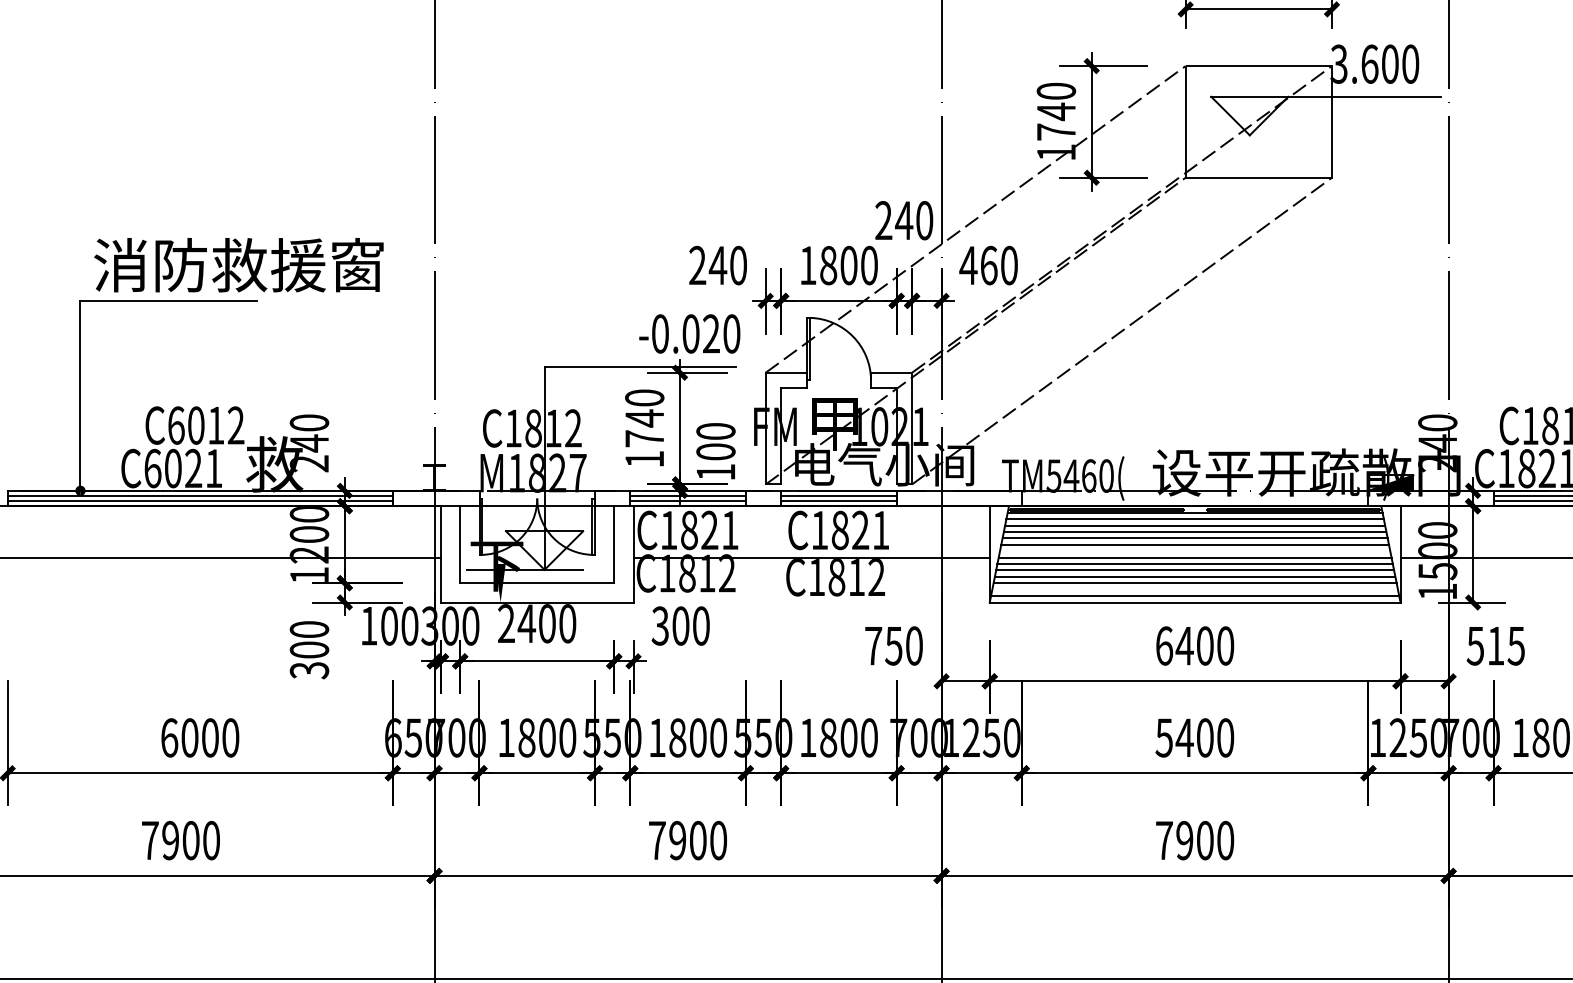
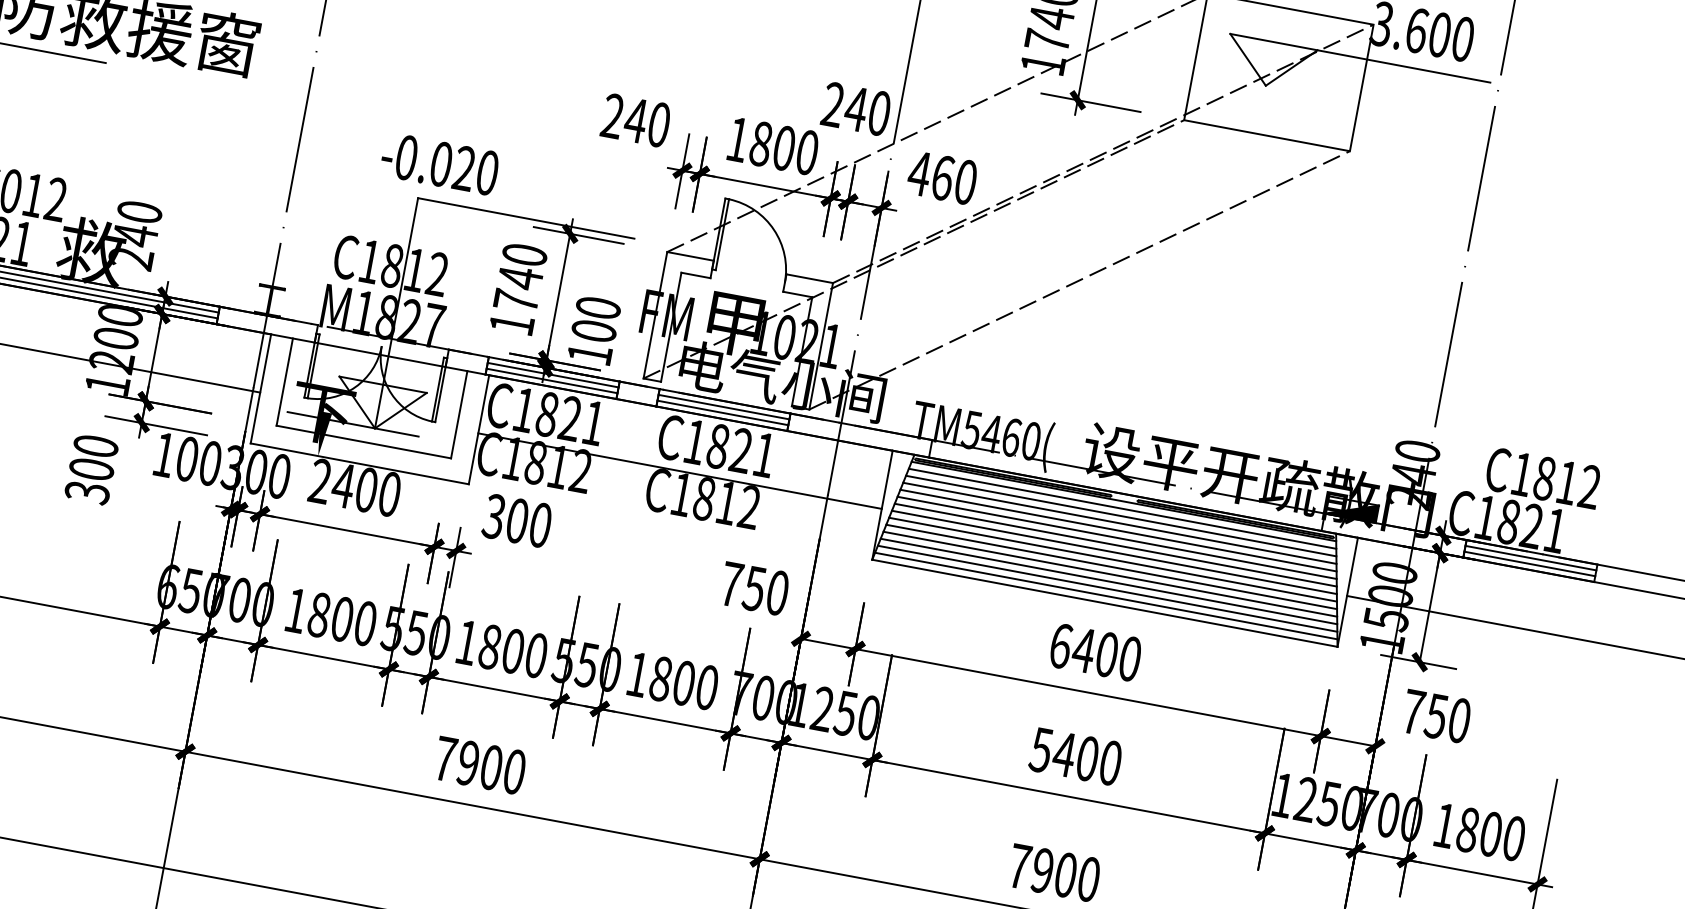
text: (689, 333) -> (439, 163), moved
line: (1195, 551) -> (1116, 545), added
line: (1194, 589) -> (1106, 588), added
text: (1495, 645) -> (1435, 715), 515 -> 750

